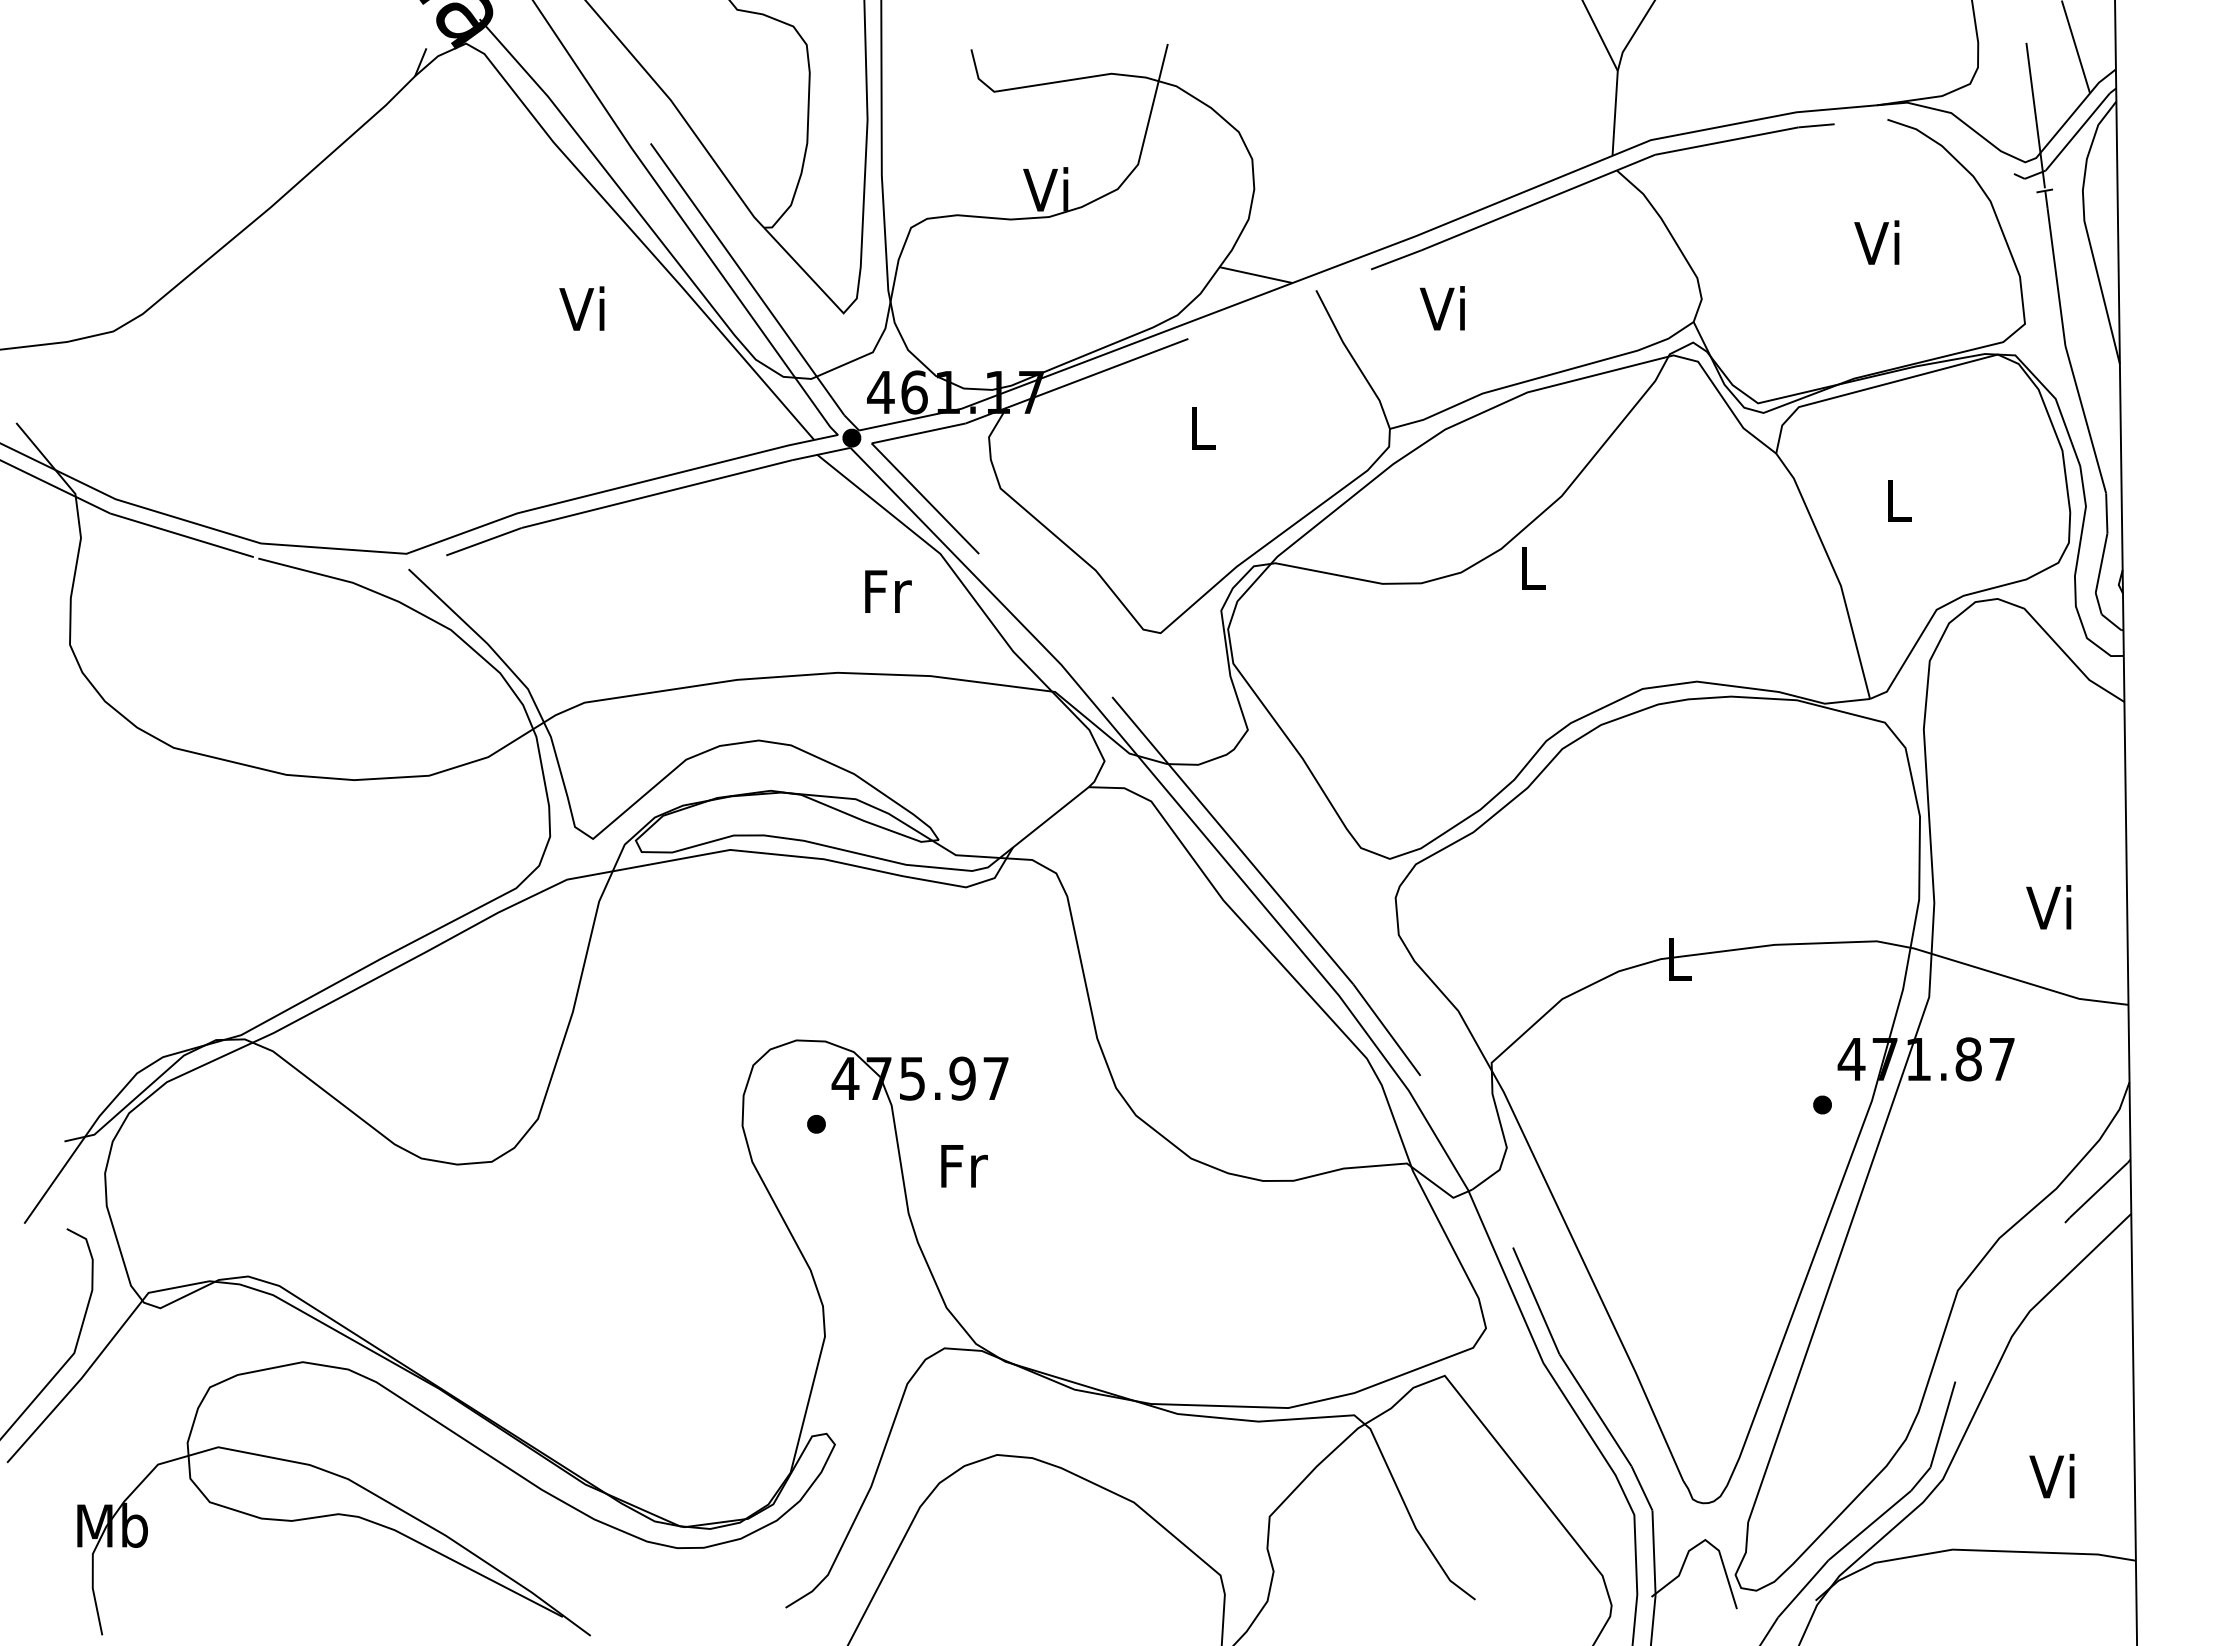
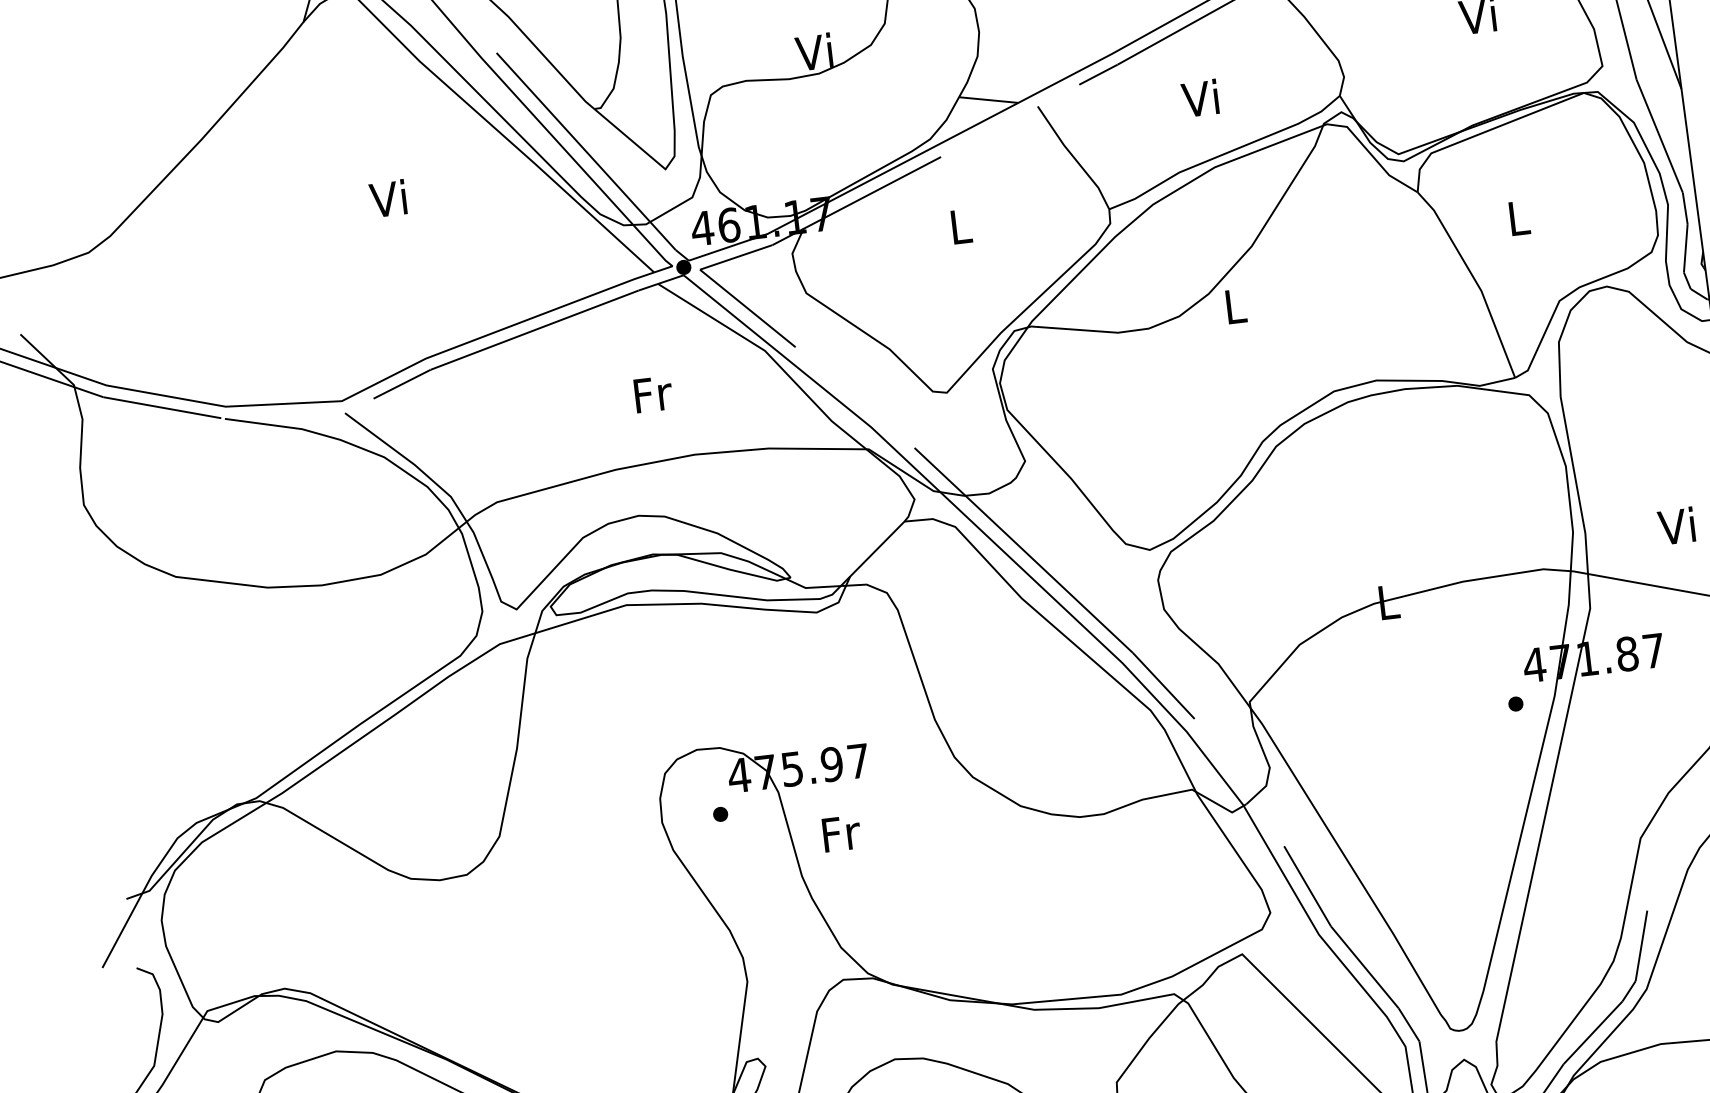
text: (581, 308) -> (387, 198), moved
text: (1441, 308) -> (1199, 98), moved
text: (888, 591) -> (653, 394), moved

